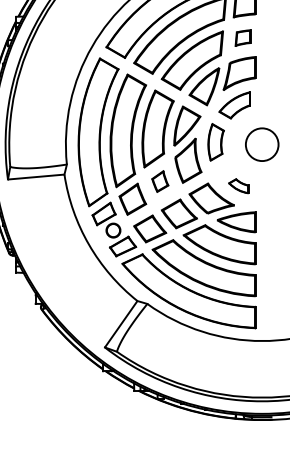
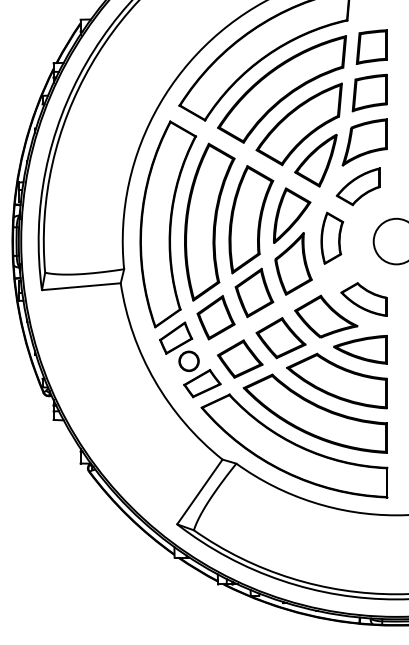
part: (242, 37) -> (369, 92), size x1.67
part: (160, 181) -> (254, 292), size x1.67
part: (238, 186) -> (363, 299), size x1.67

